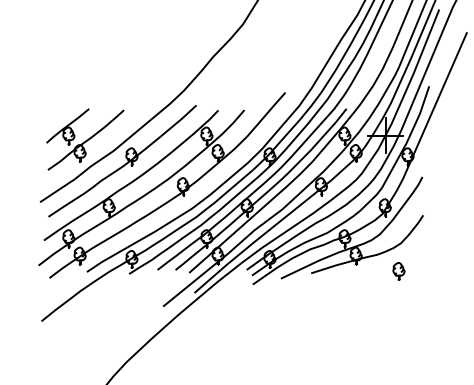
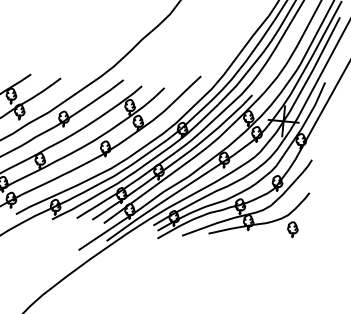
part: (398, 271) -> (292, 229), moved

